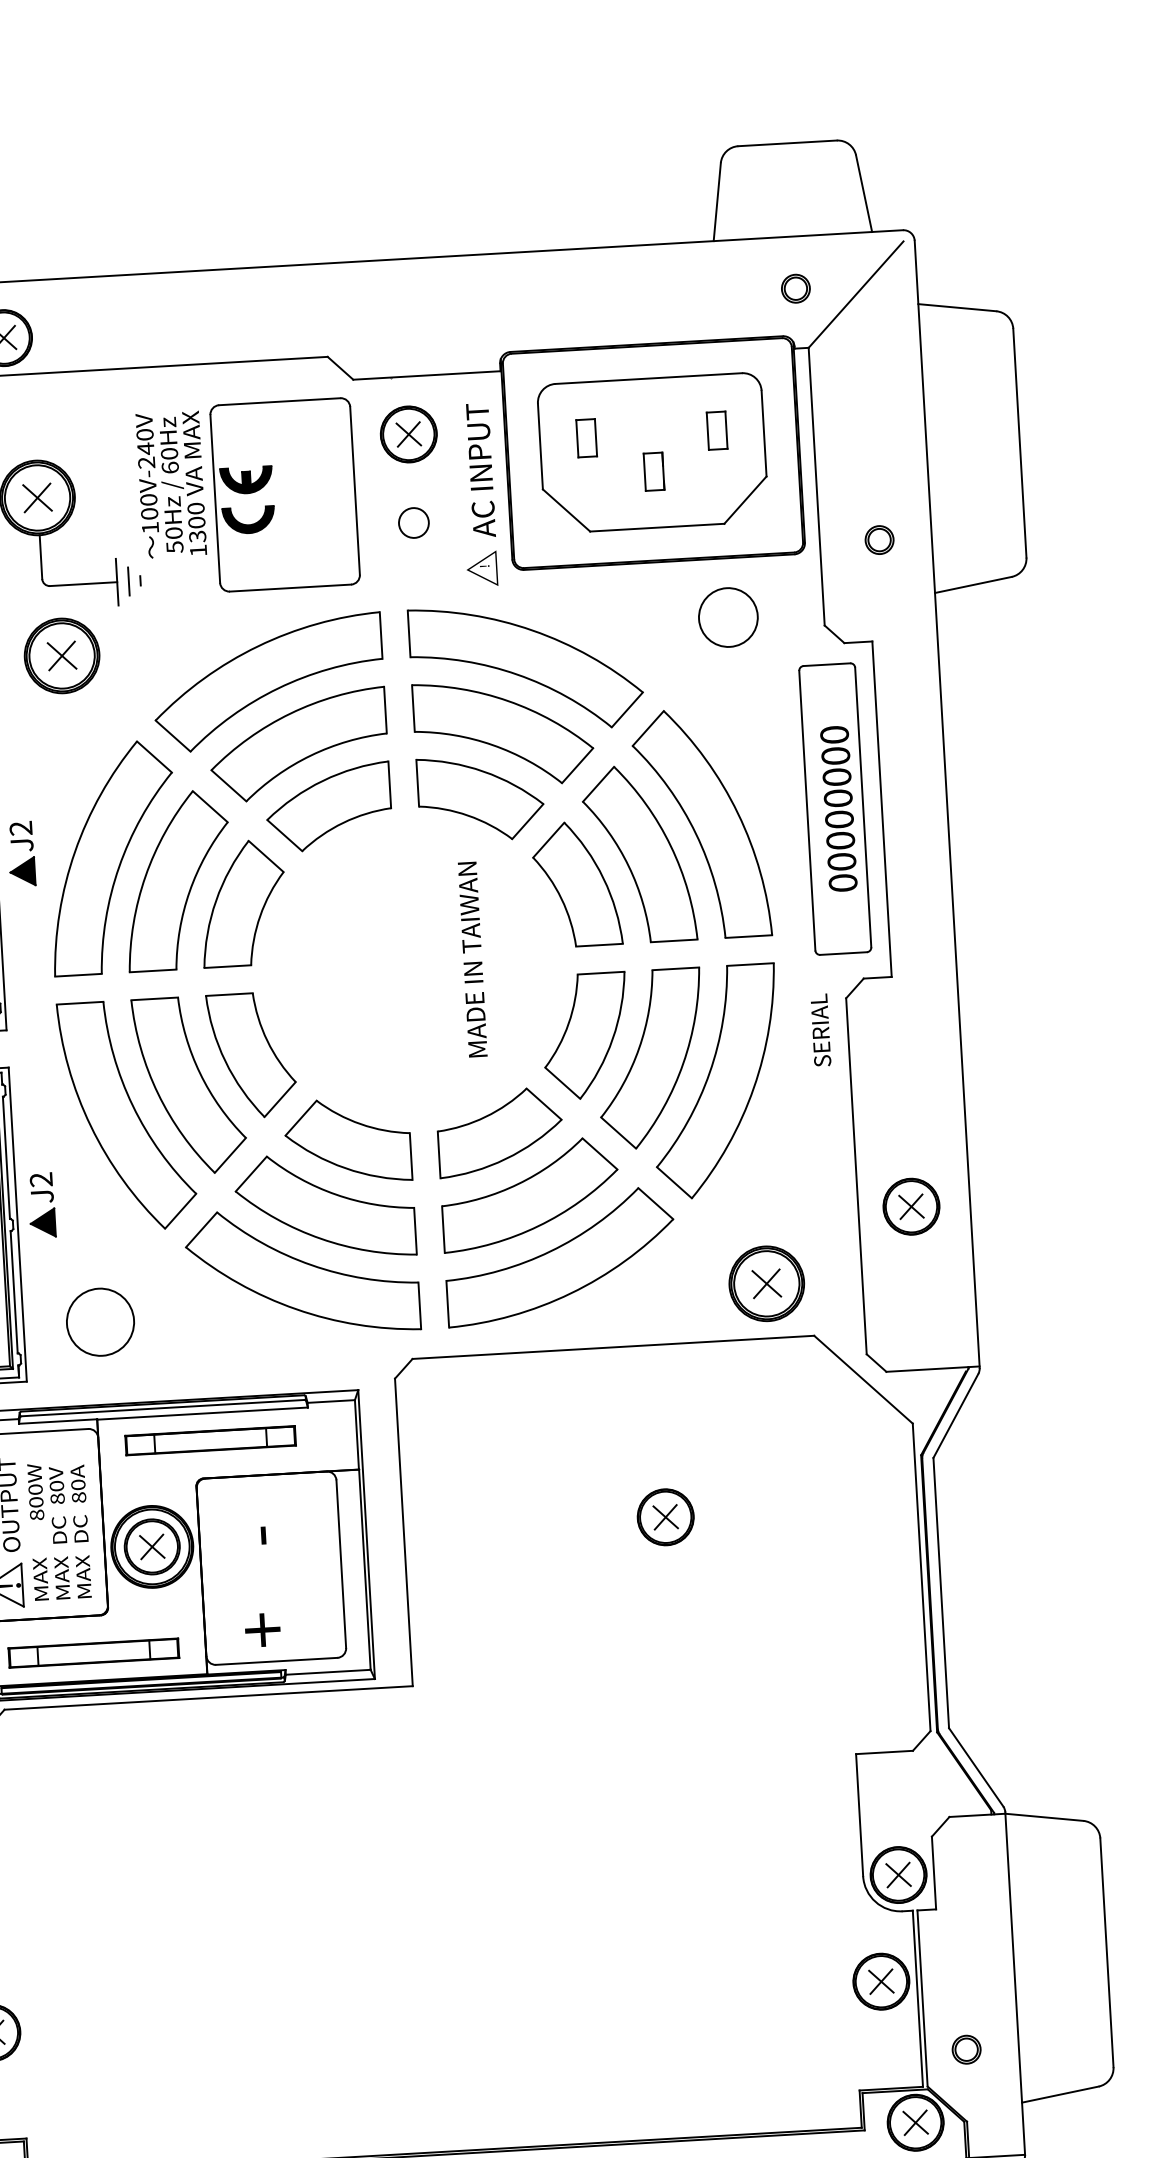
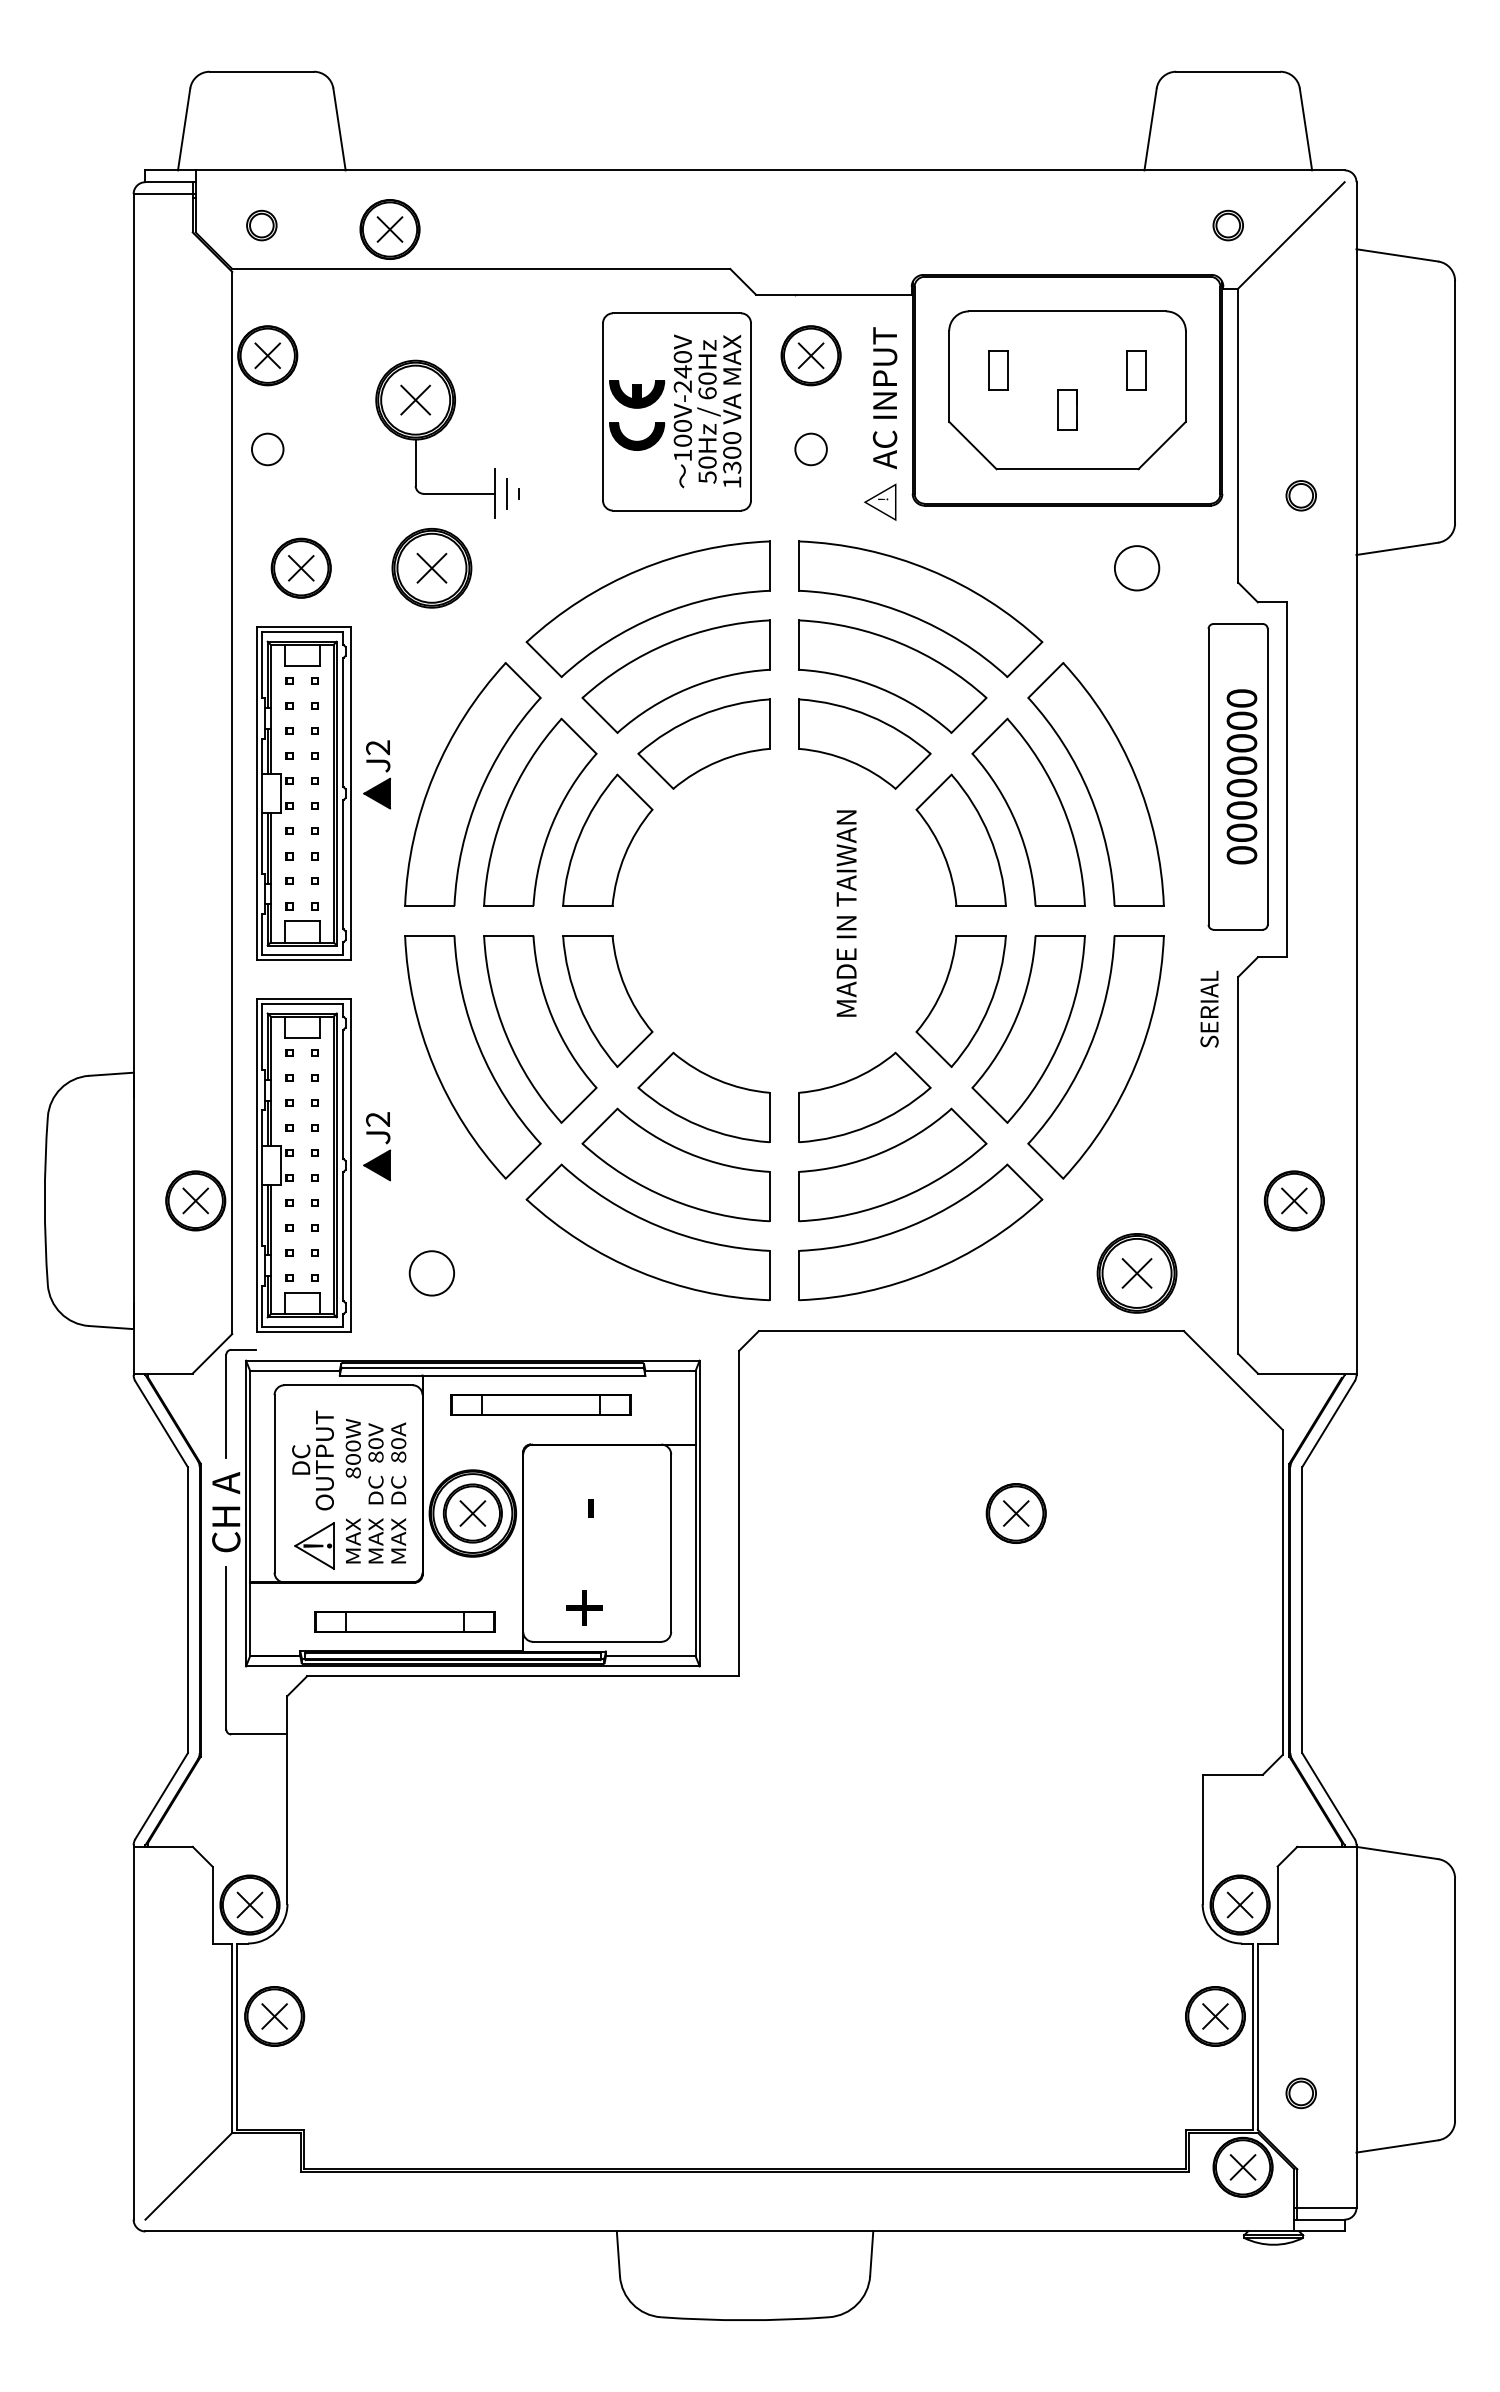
text: (171, 484) -> (707, 411), moved
circle: (727, 617) -> (1136, 568), size x0.71
circle: (100, 1322) -> (431, 1273), size x0.62

